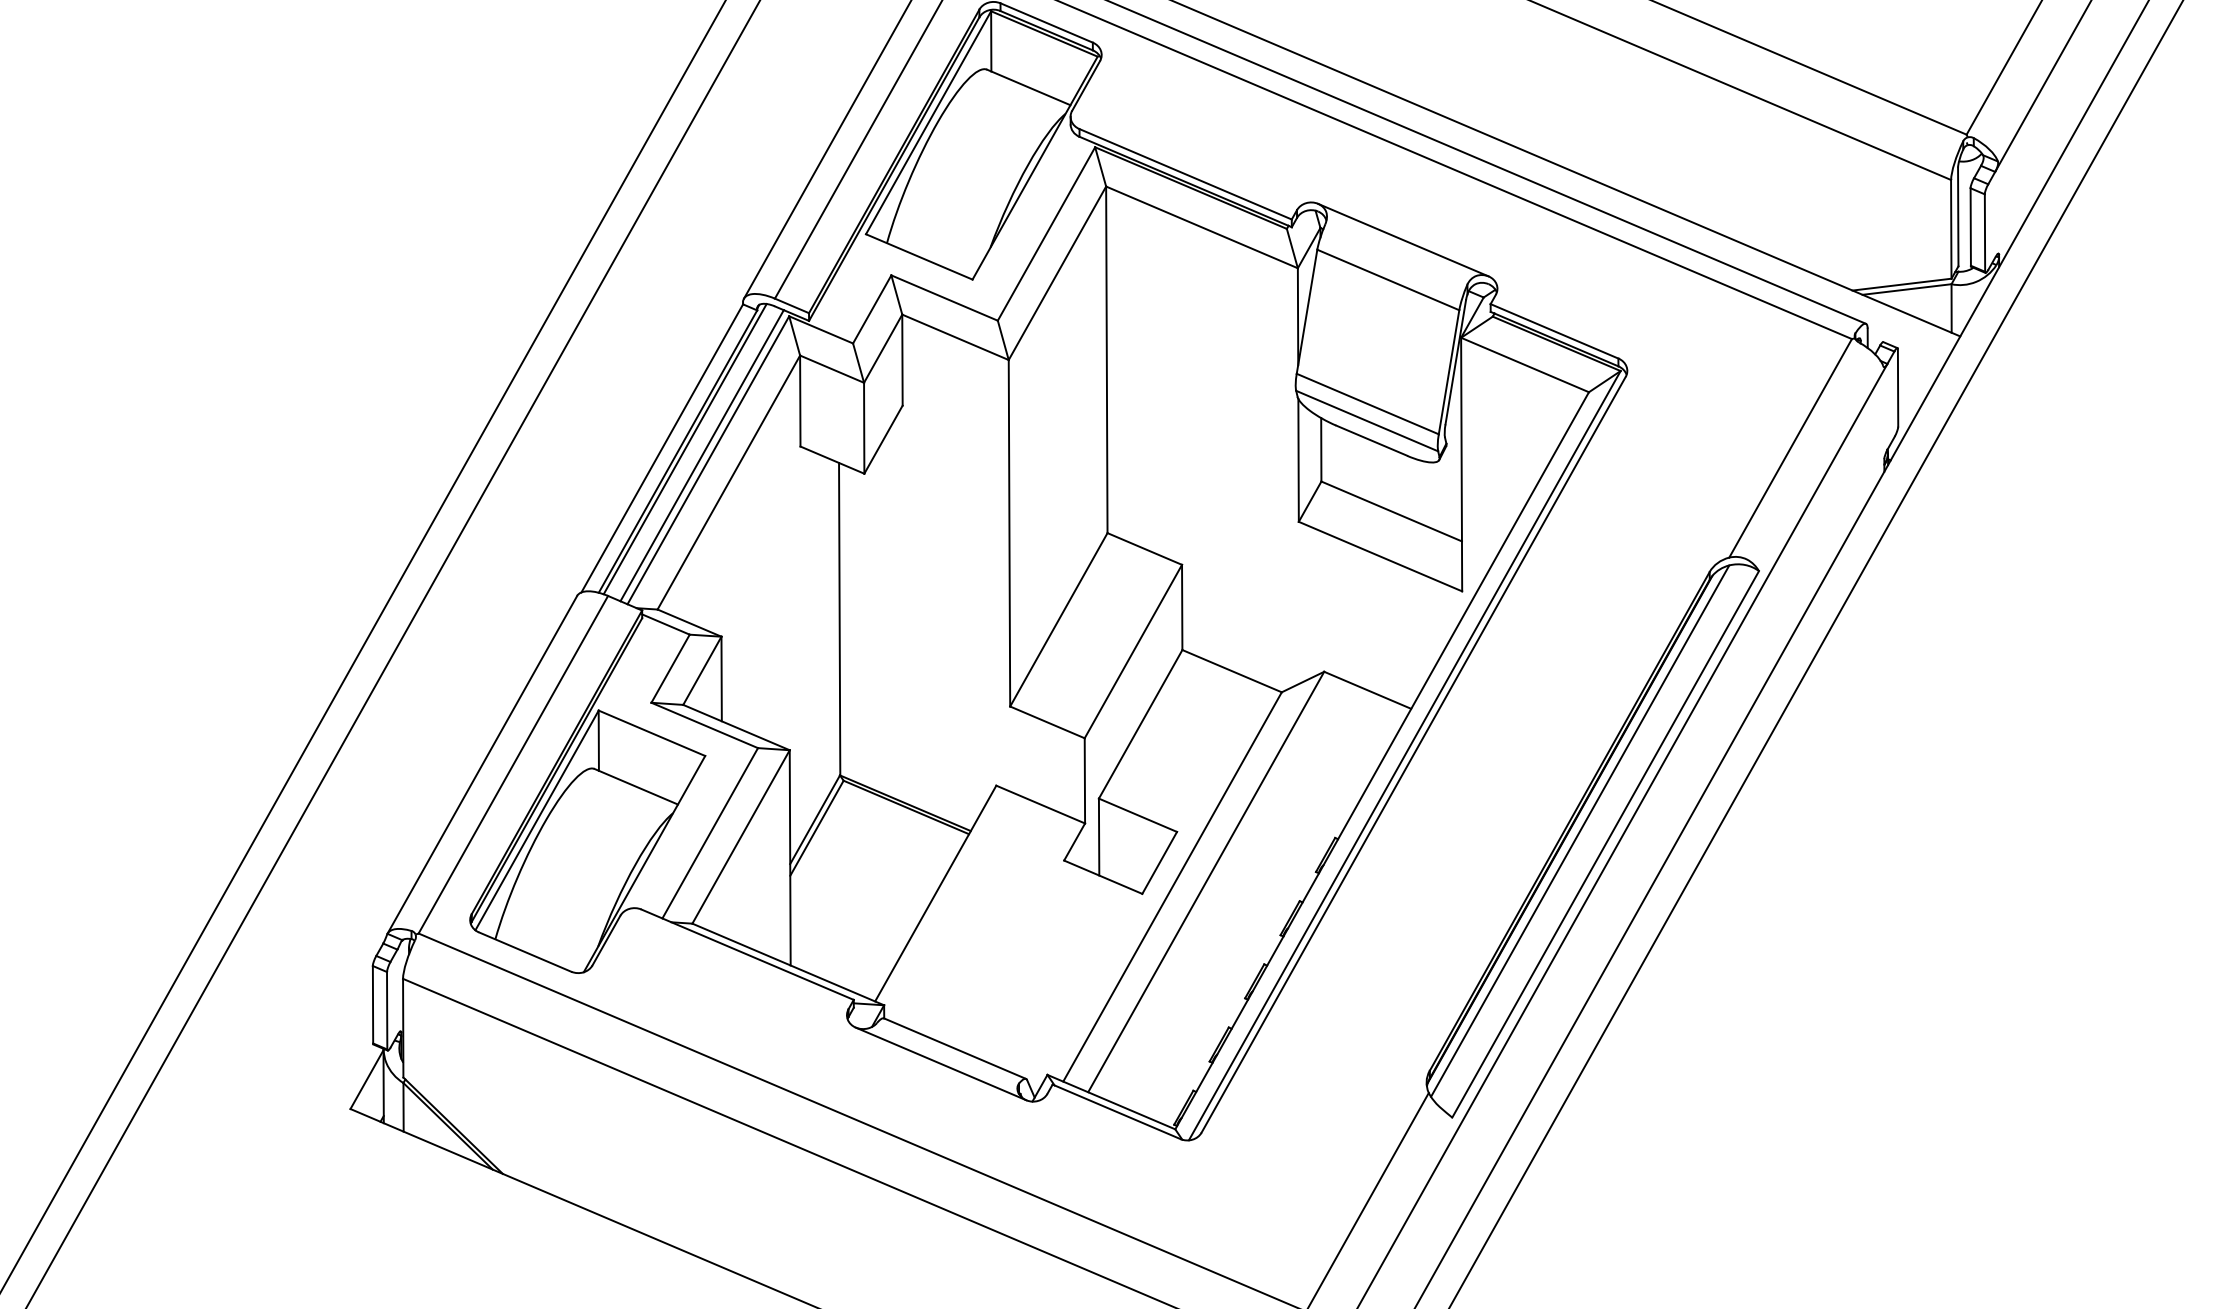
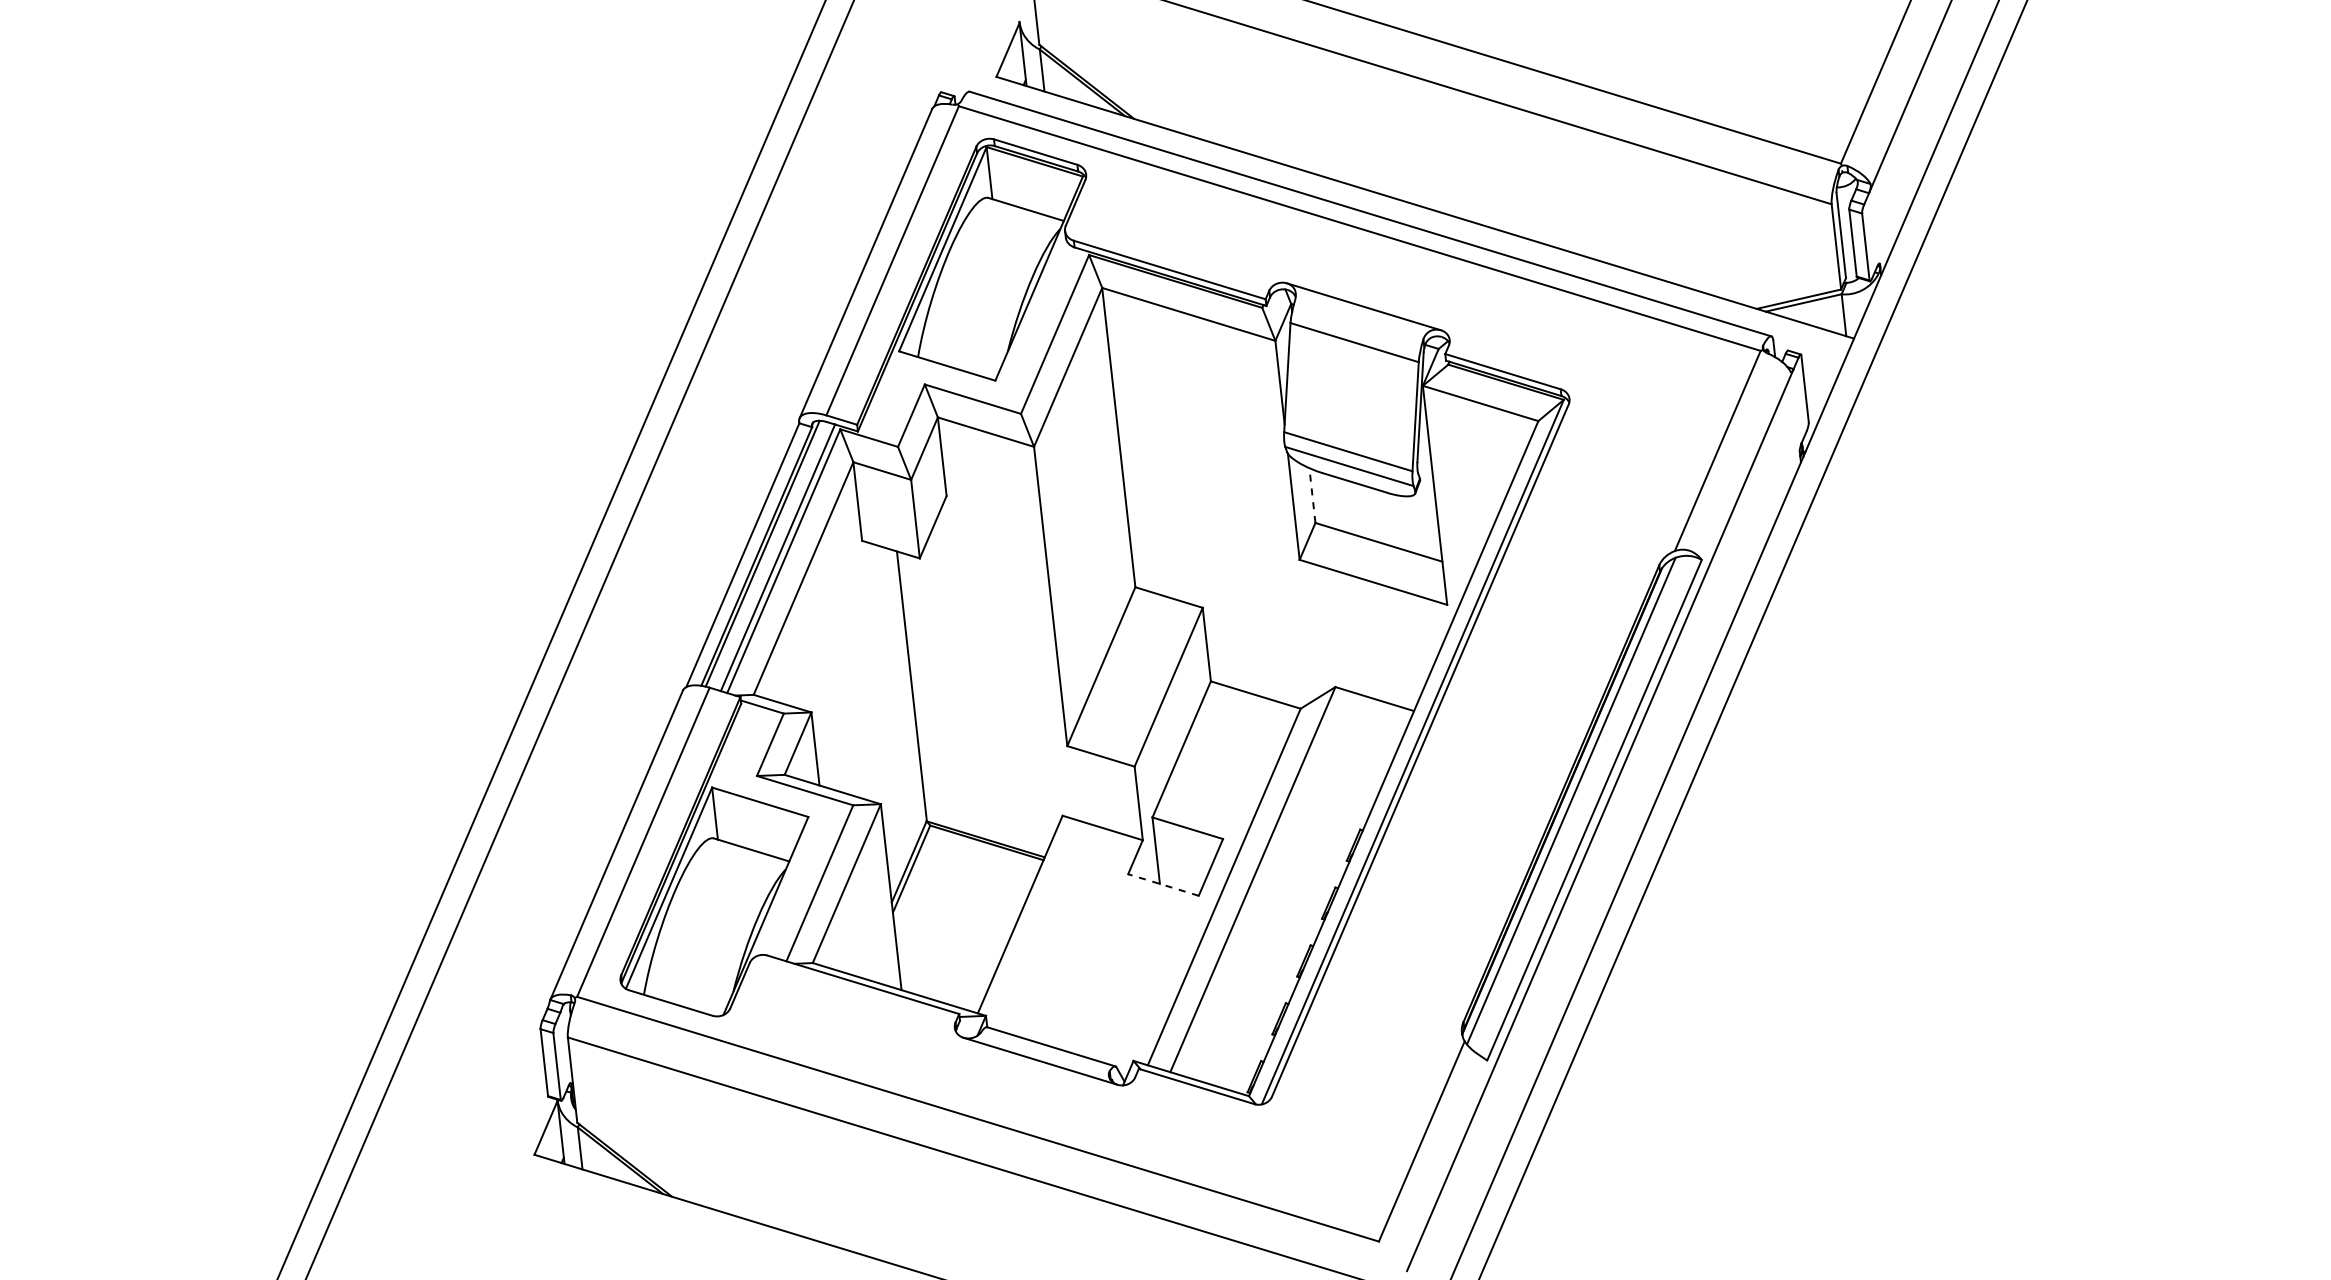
line: (1321, 449) -> (1312, 495), solid -> dashed
line: (1103, 877) -> (1163, 885), solid -> dashed

